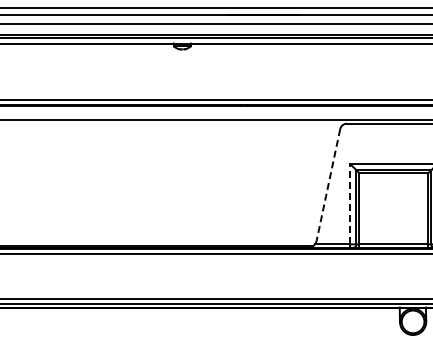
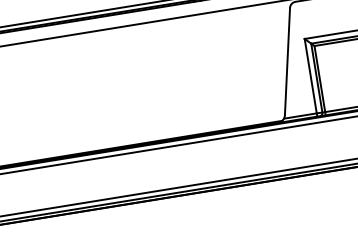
line: (328, 185) -> (287, 62), dashed -> solid
line: (350, 203) -> (310, 75), dashed -> solid

